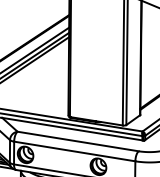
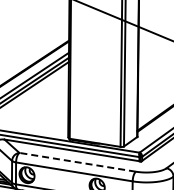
line: (78, 141) -> (77, 162), solid -> dashed

